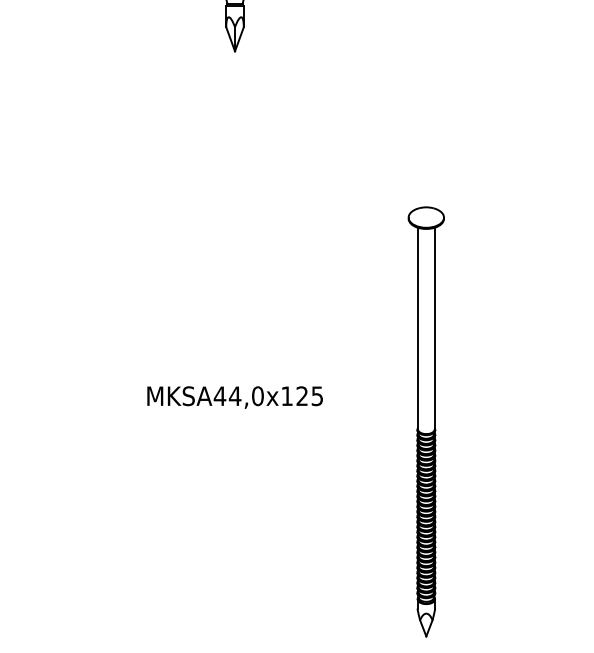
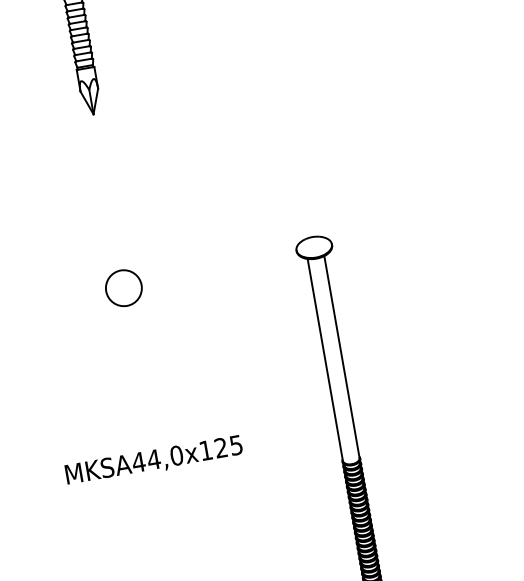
part: (234, 224) -> (123, 287), added

